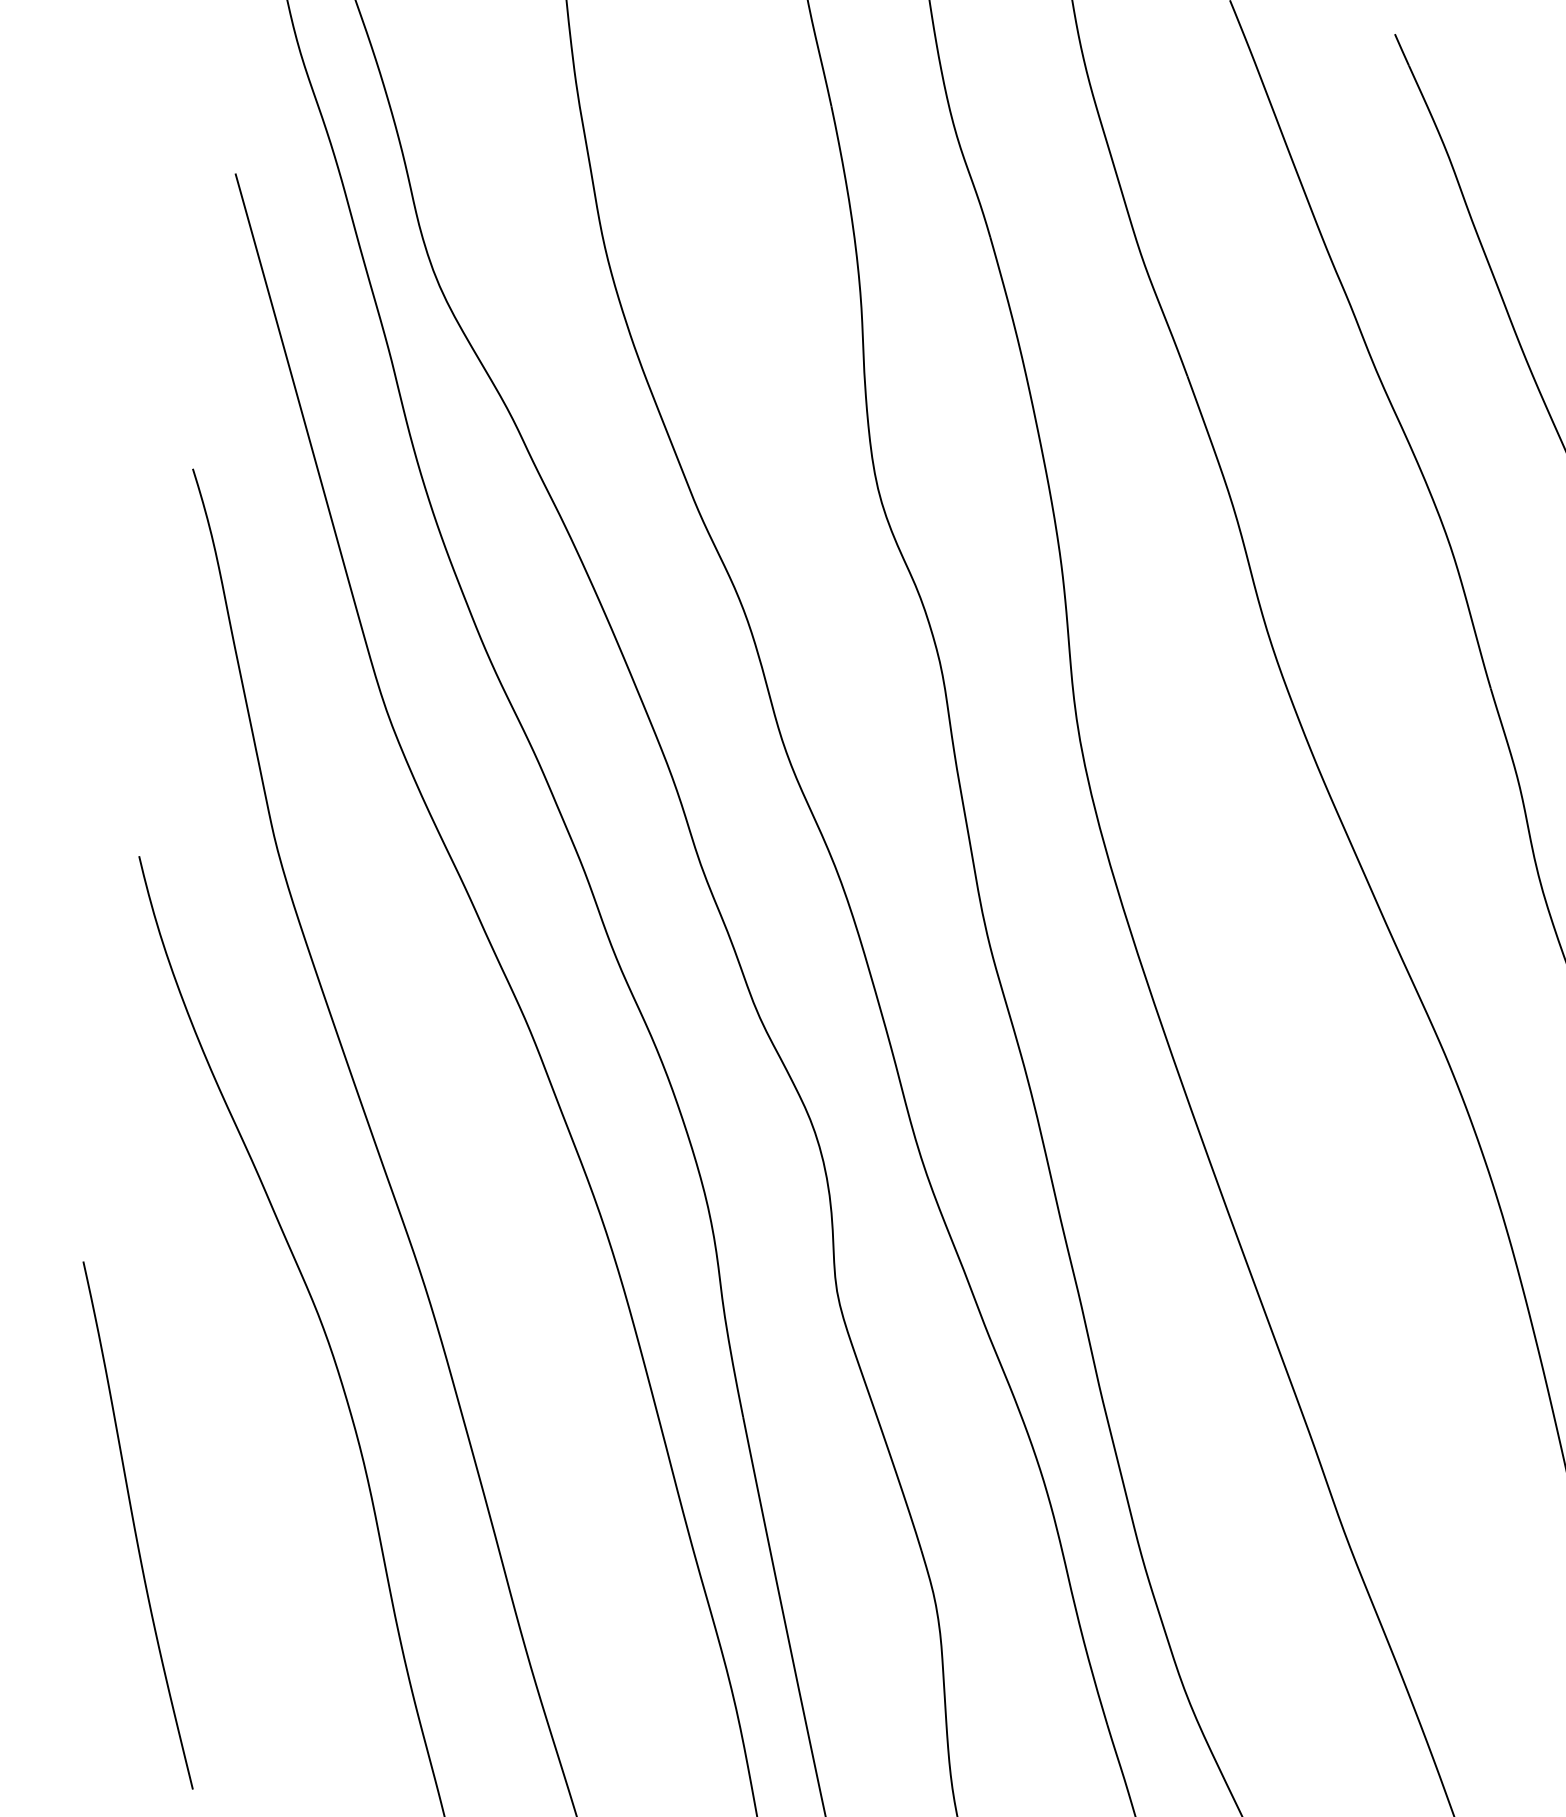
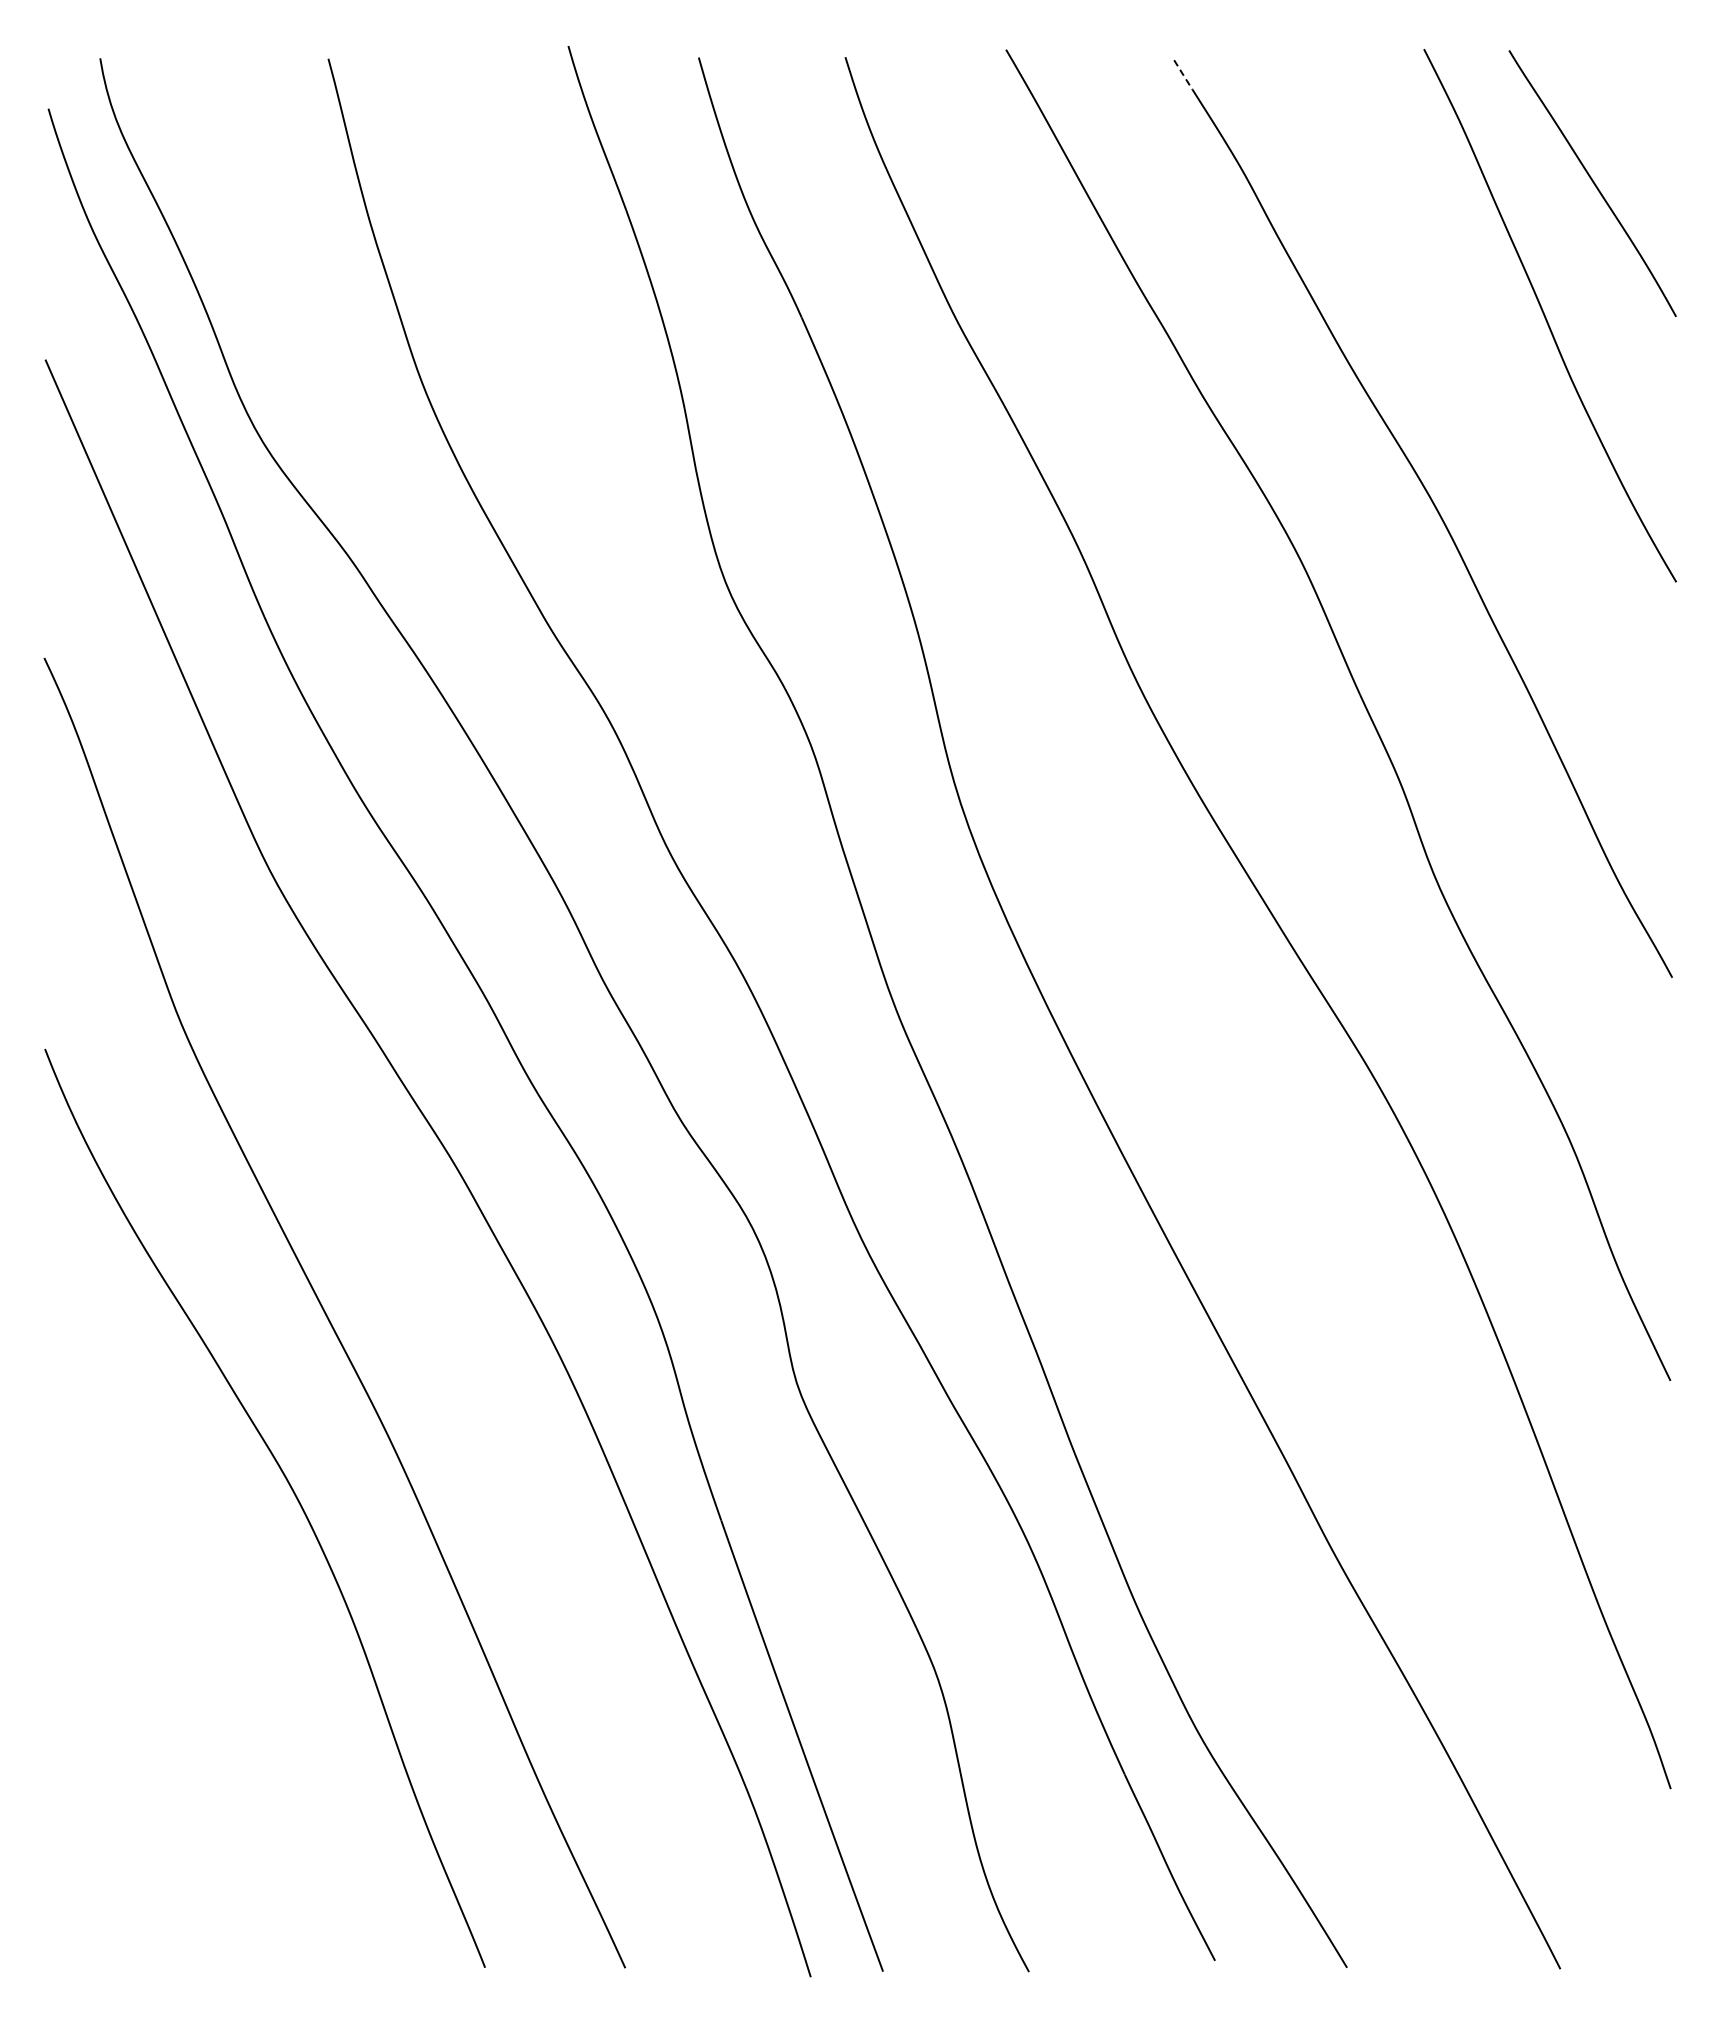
line: (1402, 50) -> (1183, 75), solid -> dashed
curve: (135, 1525) -> (134, 1712), removed

